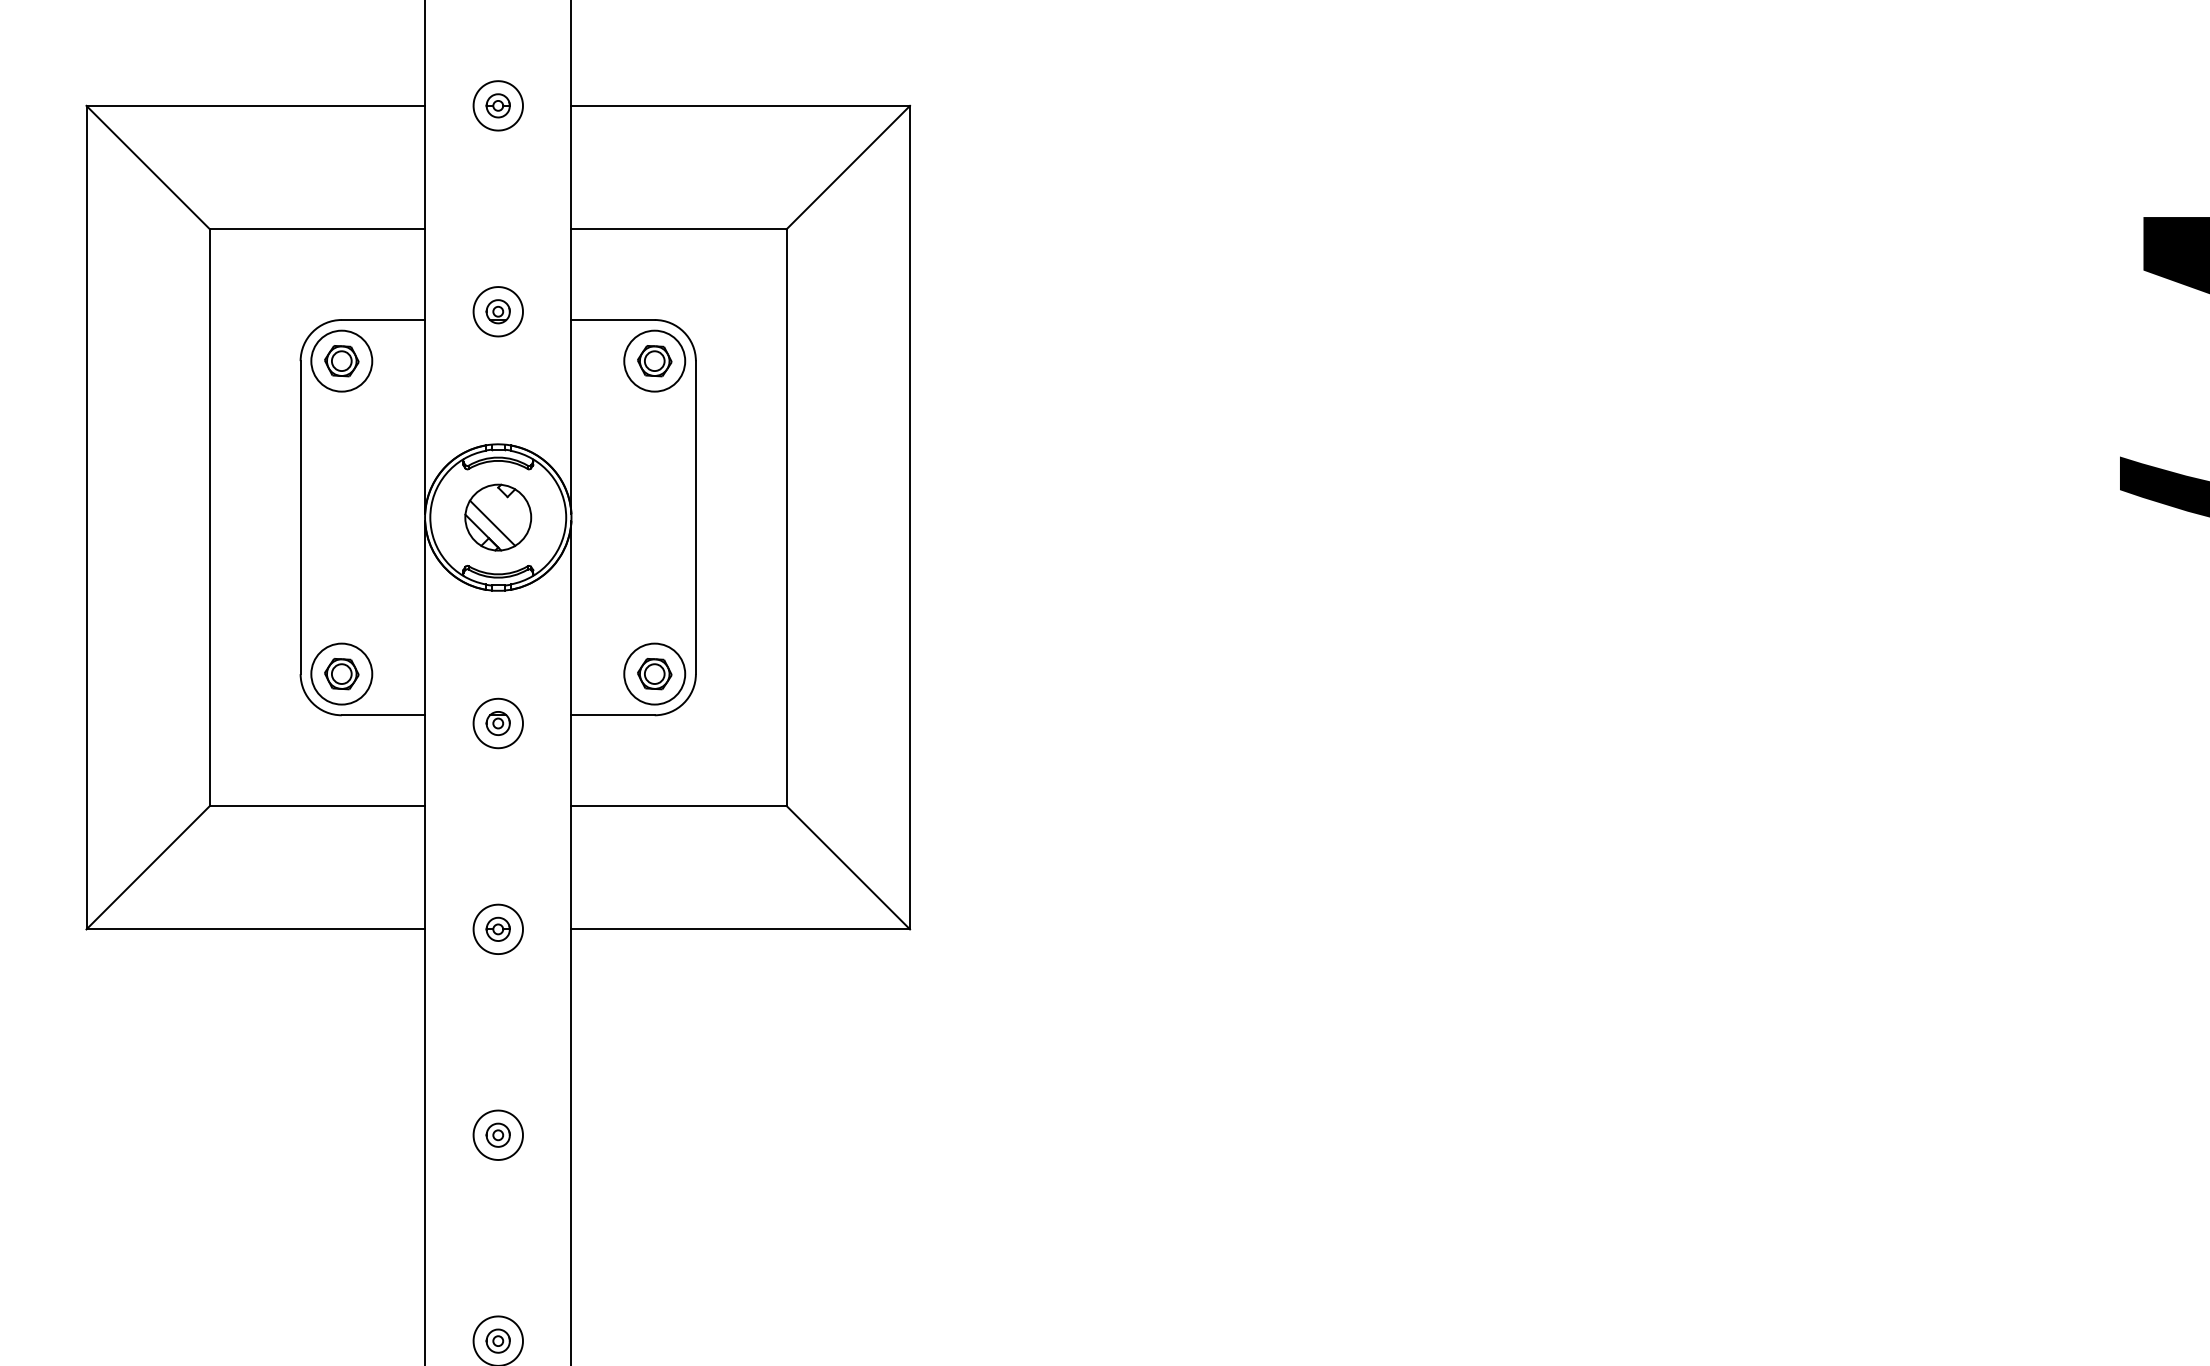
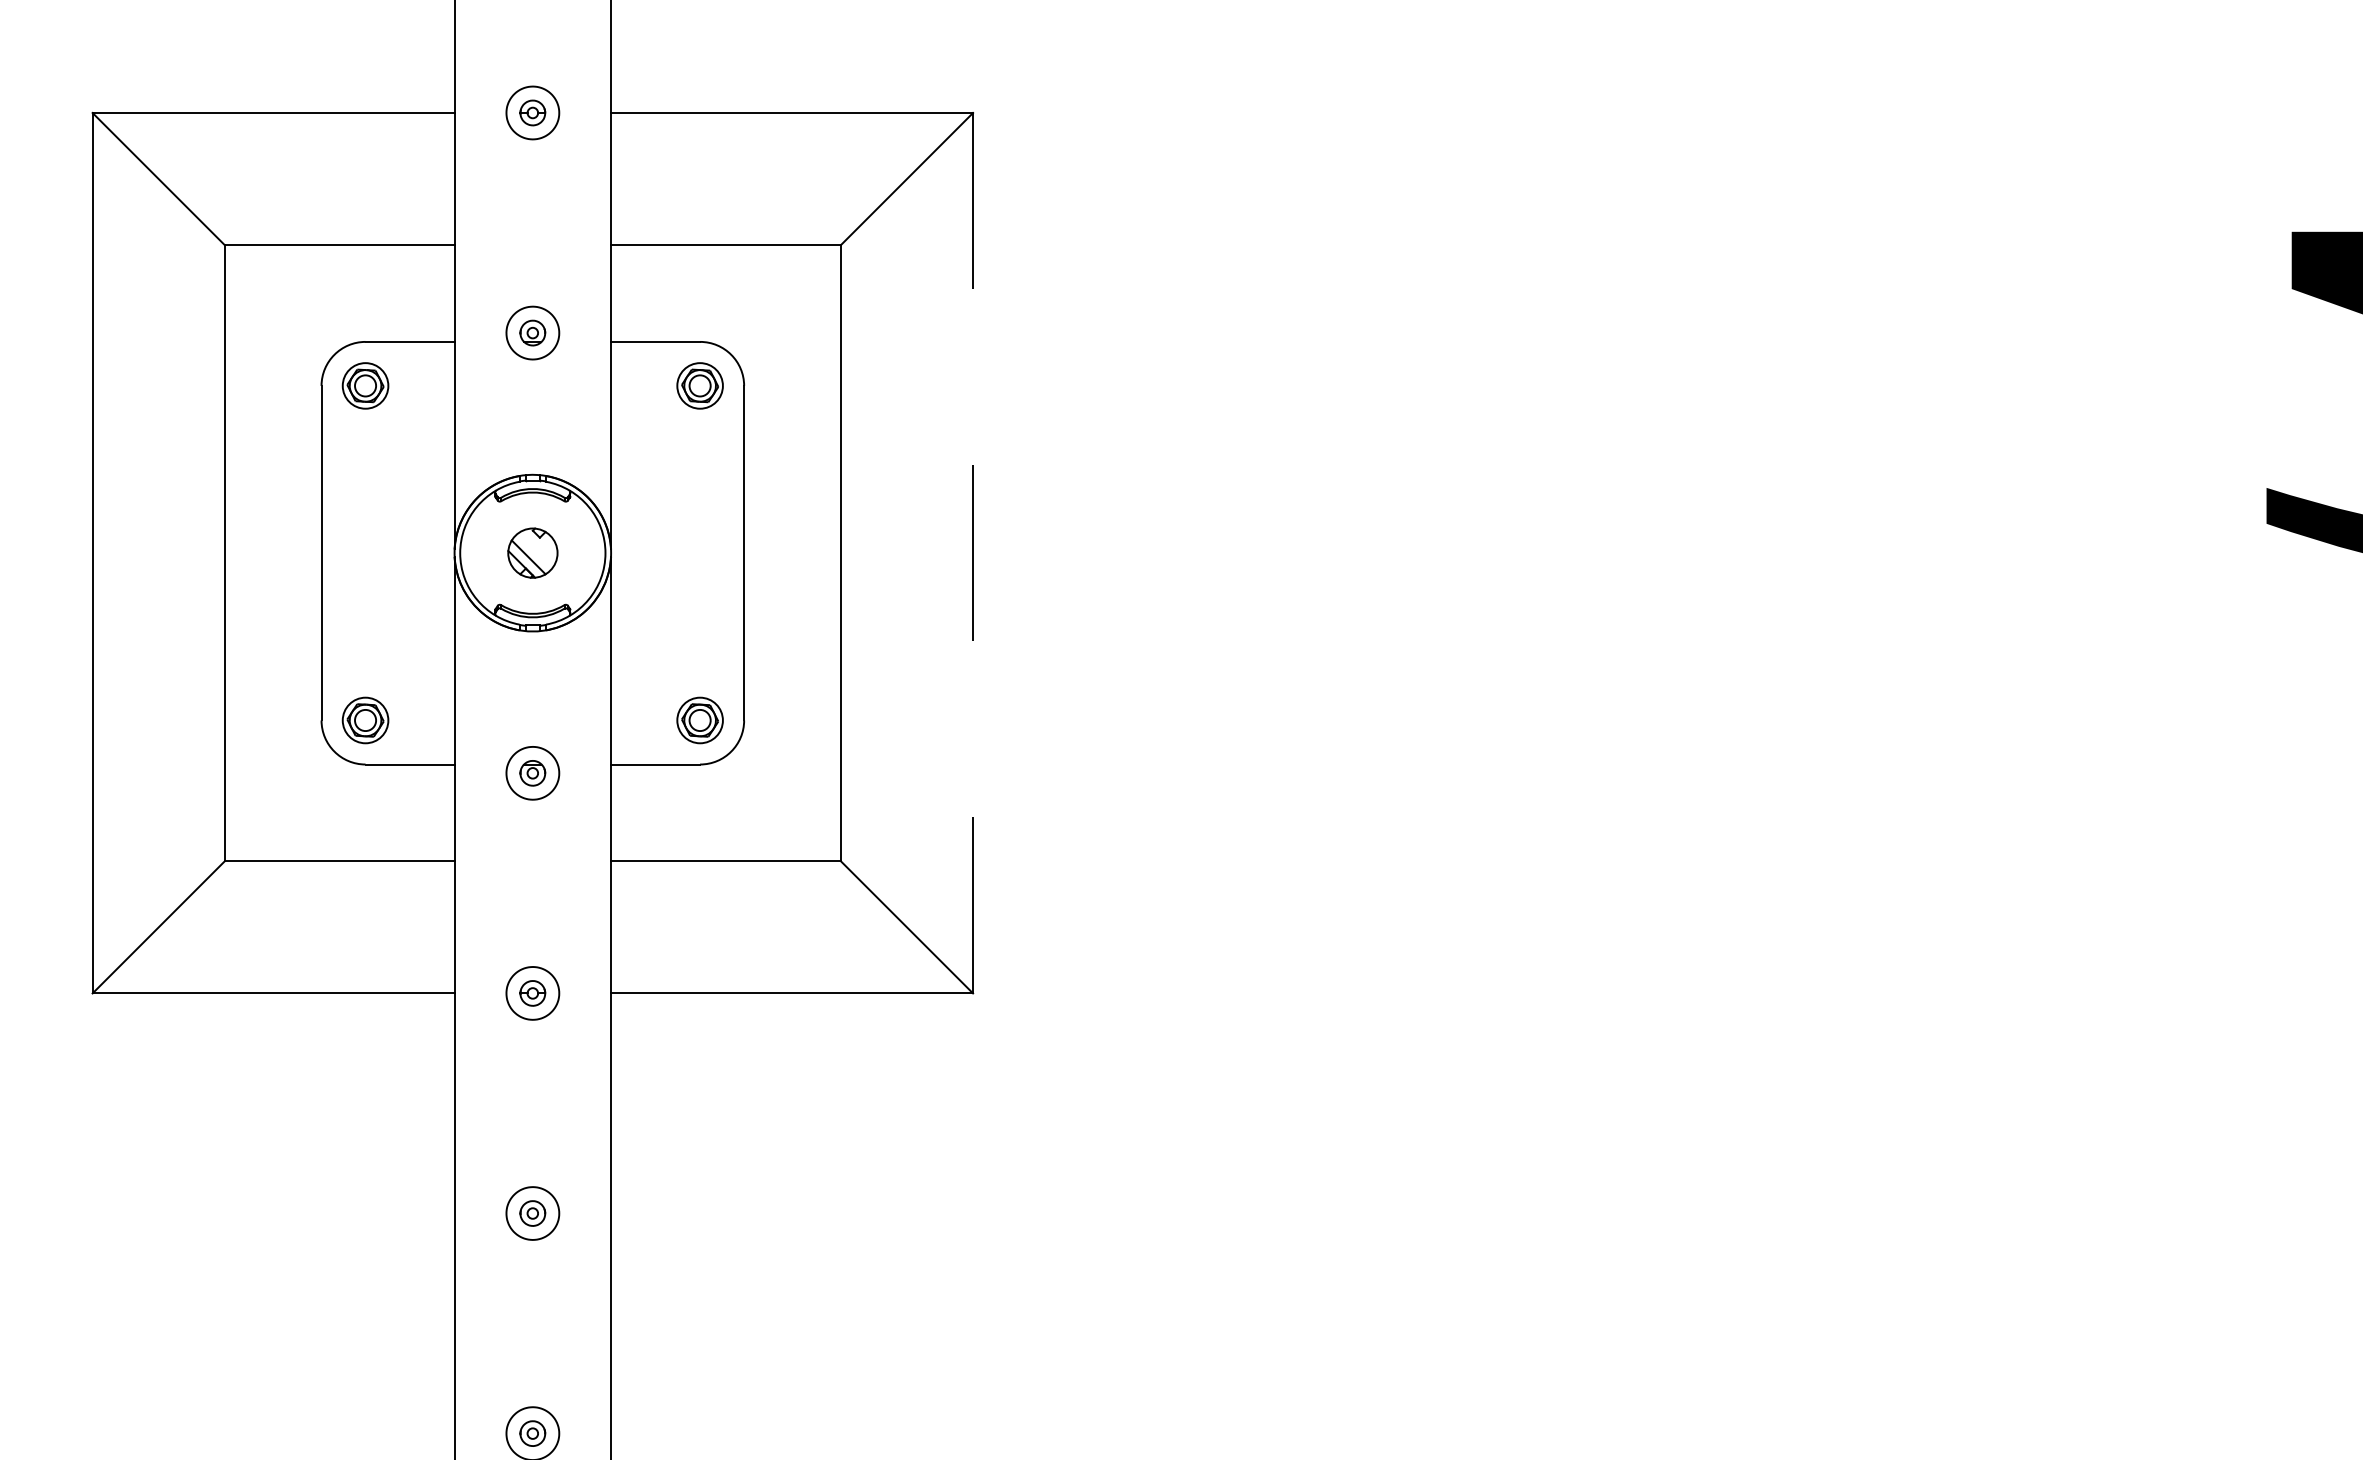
circle: (341, 360) -> (365, 385), size x0.7
circle: (654, 360) -> (699, 385), size x0.7
part: (498, 517) -> (533, 553), size x0.7
line: (910, 517) -> (973, 553), solid -> dashed
circle: (341, 673) -> (365, 719), size x0.7
circle: (654, 673) -> (699, 719), size x0.7

